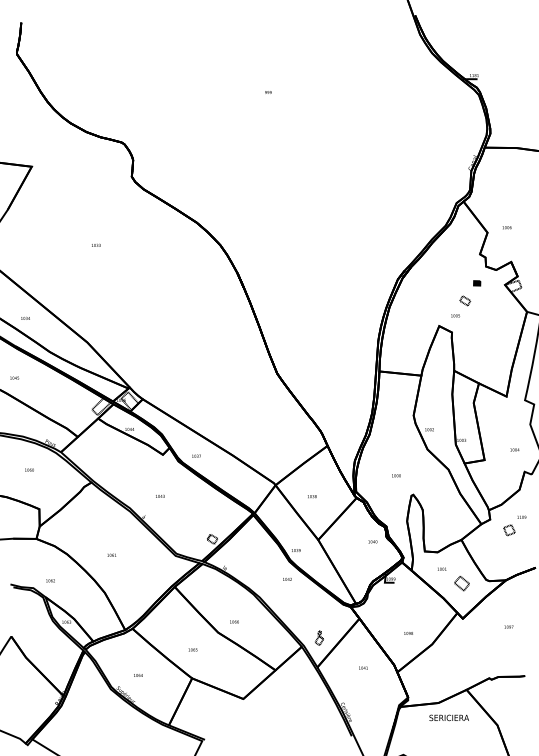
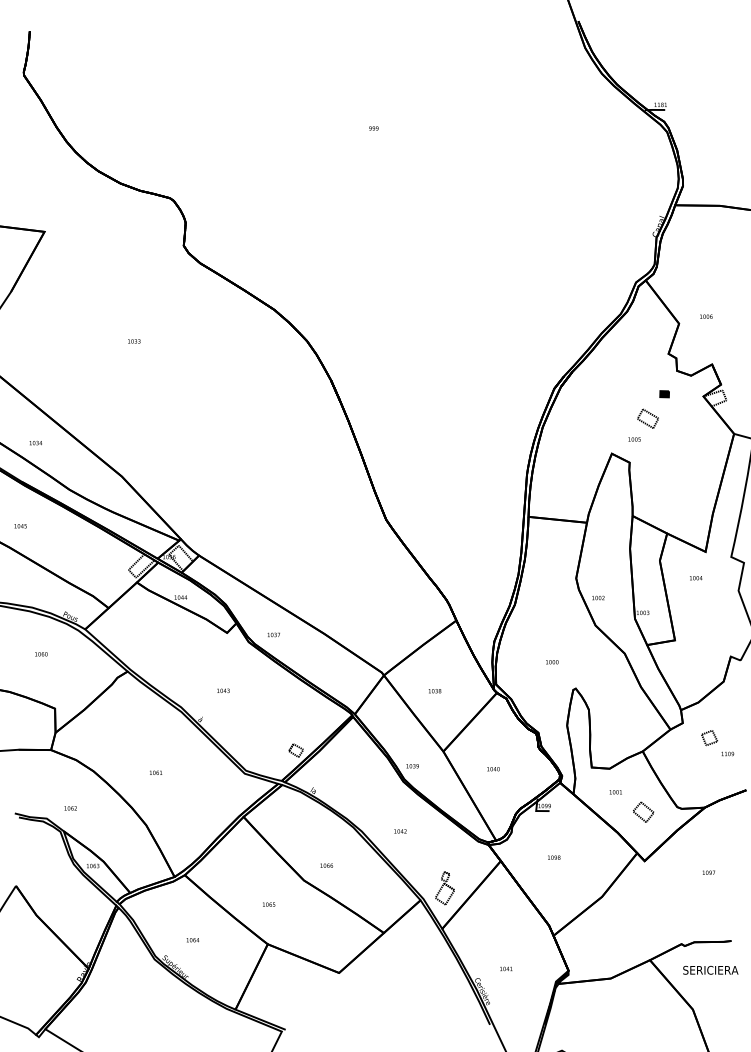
part: (464, 300) -> (647, 418), size x1.43
text: (515, 450) -> (696, 578), moved
text: (521, 516) -> (727, 753), moved
text: (372, 542) -> (493, 769), moved
text: (287, 579) -> (400, 831), moved
text: (408, 633) -> (554, 857), moved
part: (319, 638) -> (444, 888), size x1.67
text: (363, 667) -> (506, 968), moved
text: (449, 718) -> (710, 970), moved

